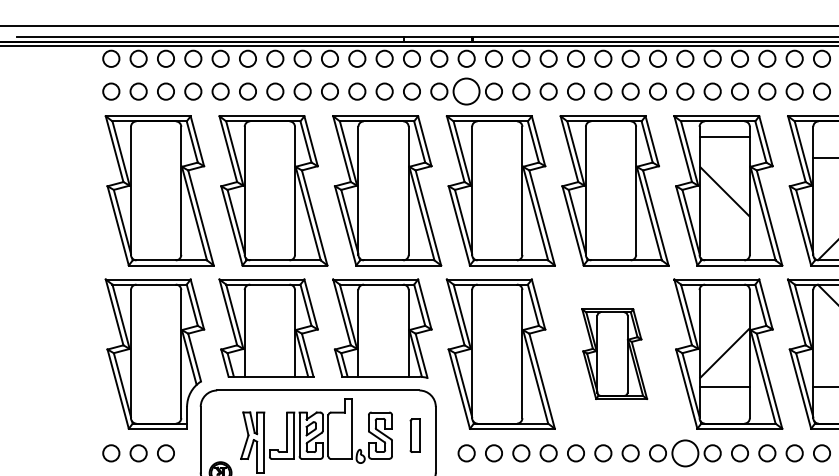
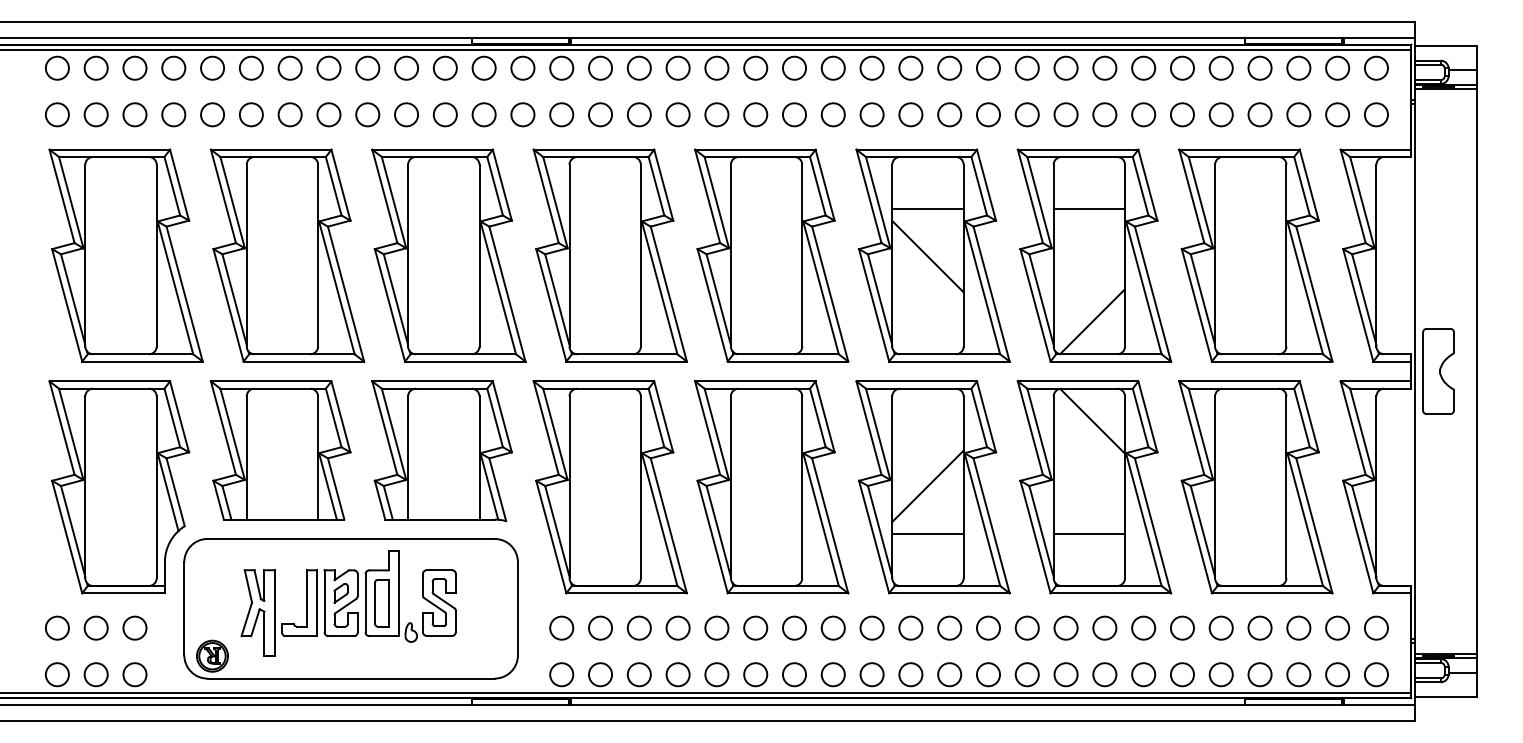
circle: (466, 91) -> (561, 114), size x0.62
line: (724, 137) -> (927, 208), moved
part: (614, 354) -> (771, 487), size x1.67
part: (415, 435) -> (381, 603), moved
circle: (684, 452) -> (871, 627), size x0.62

